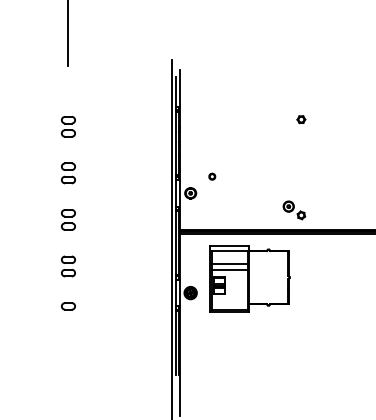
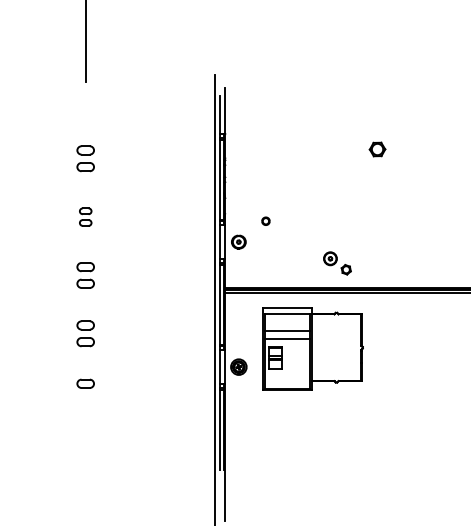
part: (301, 119) -> (377, 149), size x1.6
part: (68, 173) -> (85, 217), size x0.7
part: (294, 210) -> (337, 263), moved

